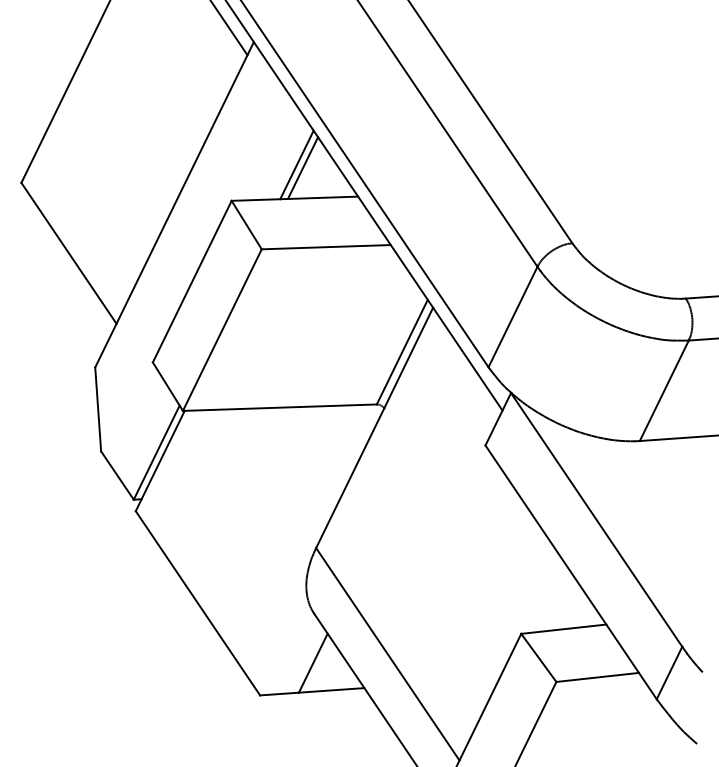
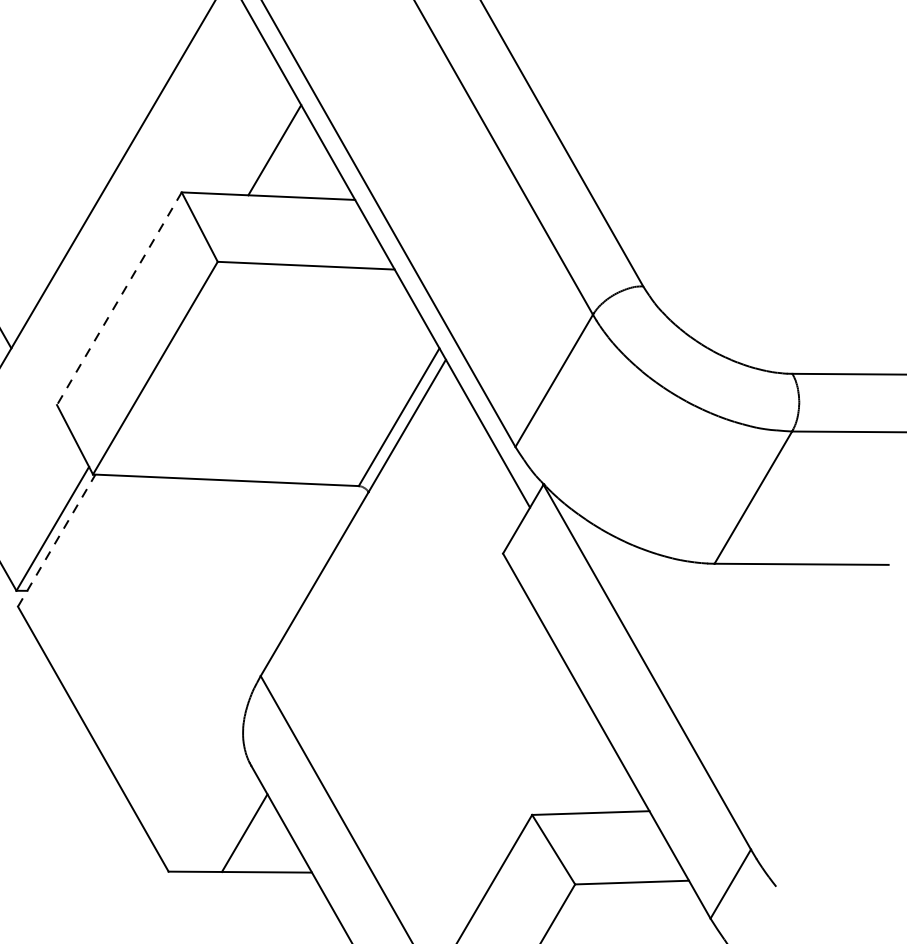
line: (302, 168) -> (282, 155), removed
line: (192, 281) -> (119, 298), solid -> dashed
line: (160, 461) -> (57, 541), solid -> dashed

